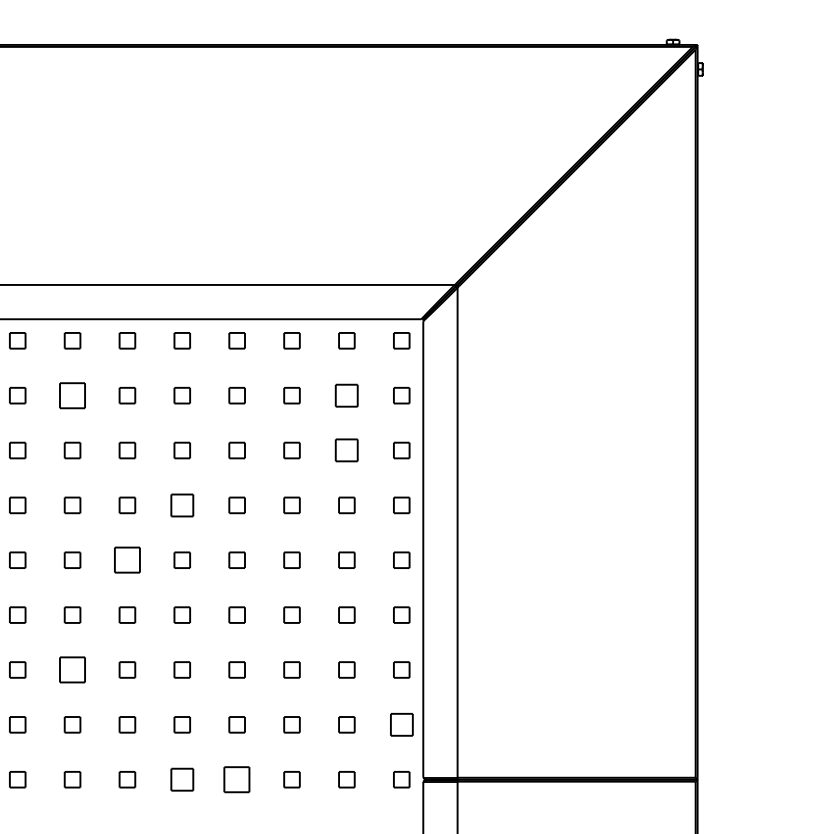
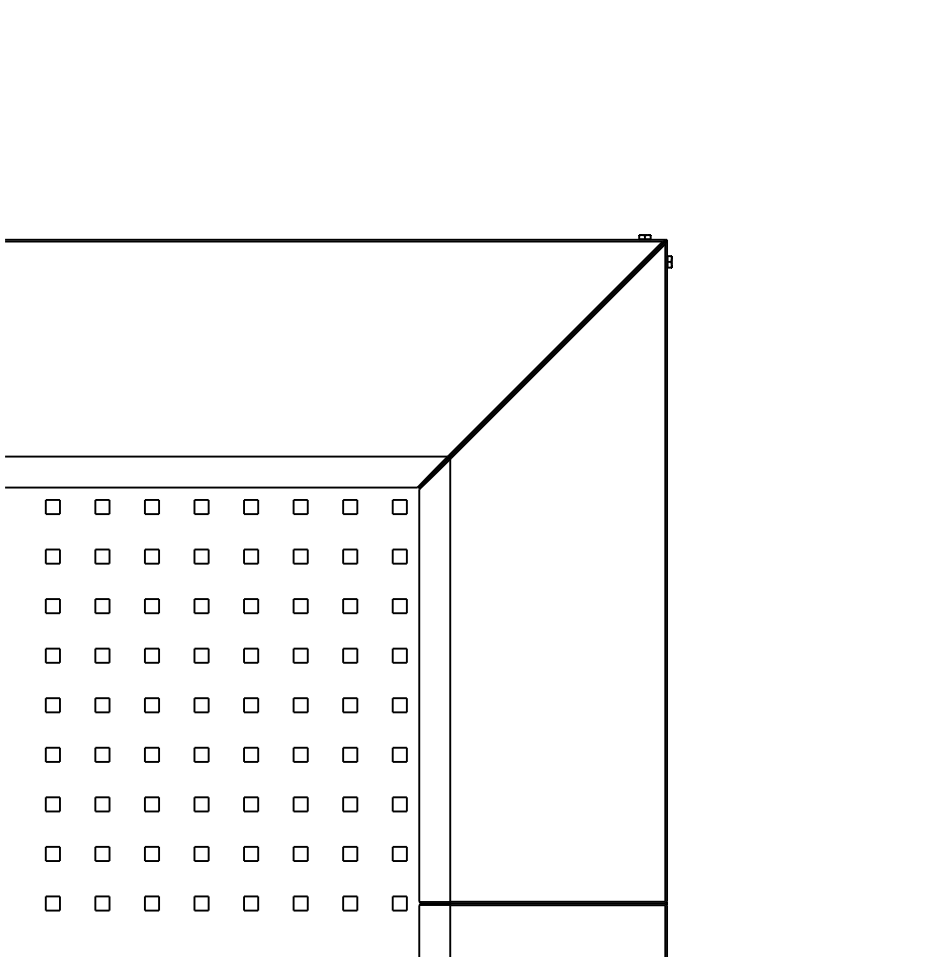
part: (72, 395) -> (102, 556), size x0.62
part: (347, 395) -> (350, 556), size x0.71
part: (347, 450) -> (350, 606), size x0.71
part: (182, 505) -> (201, 655), size x0.71
part: (126, 560) -> (151, 705), size x0.62
part: (72, 670) -> (102, 804), size x0.62
part: (401, 724) -> (399, 853), size x0.71
part: (182, 779) -> (201, 903), size x0.71
part: (237, 779) -> (251, 903), size x0.62

